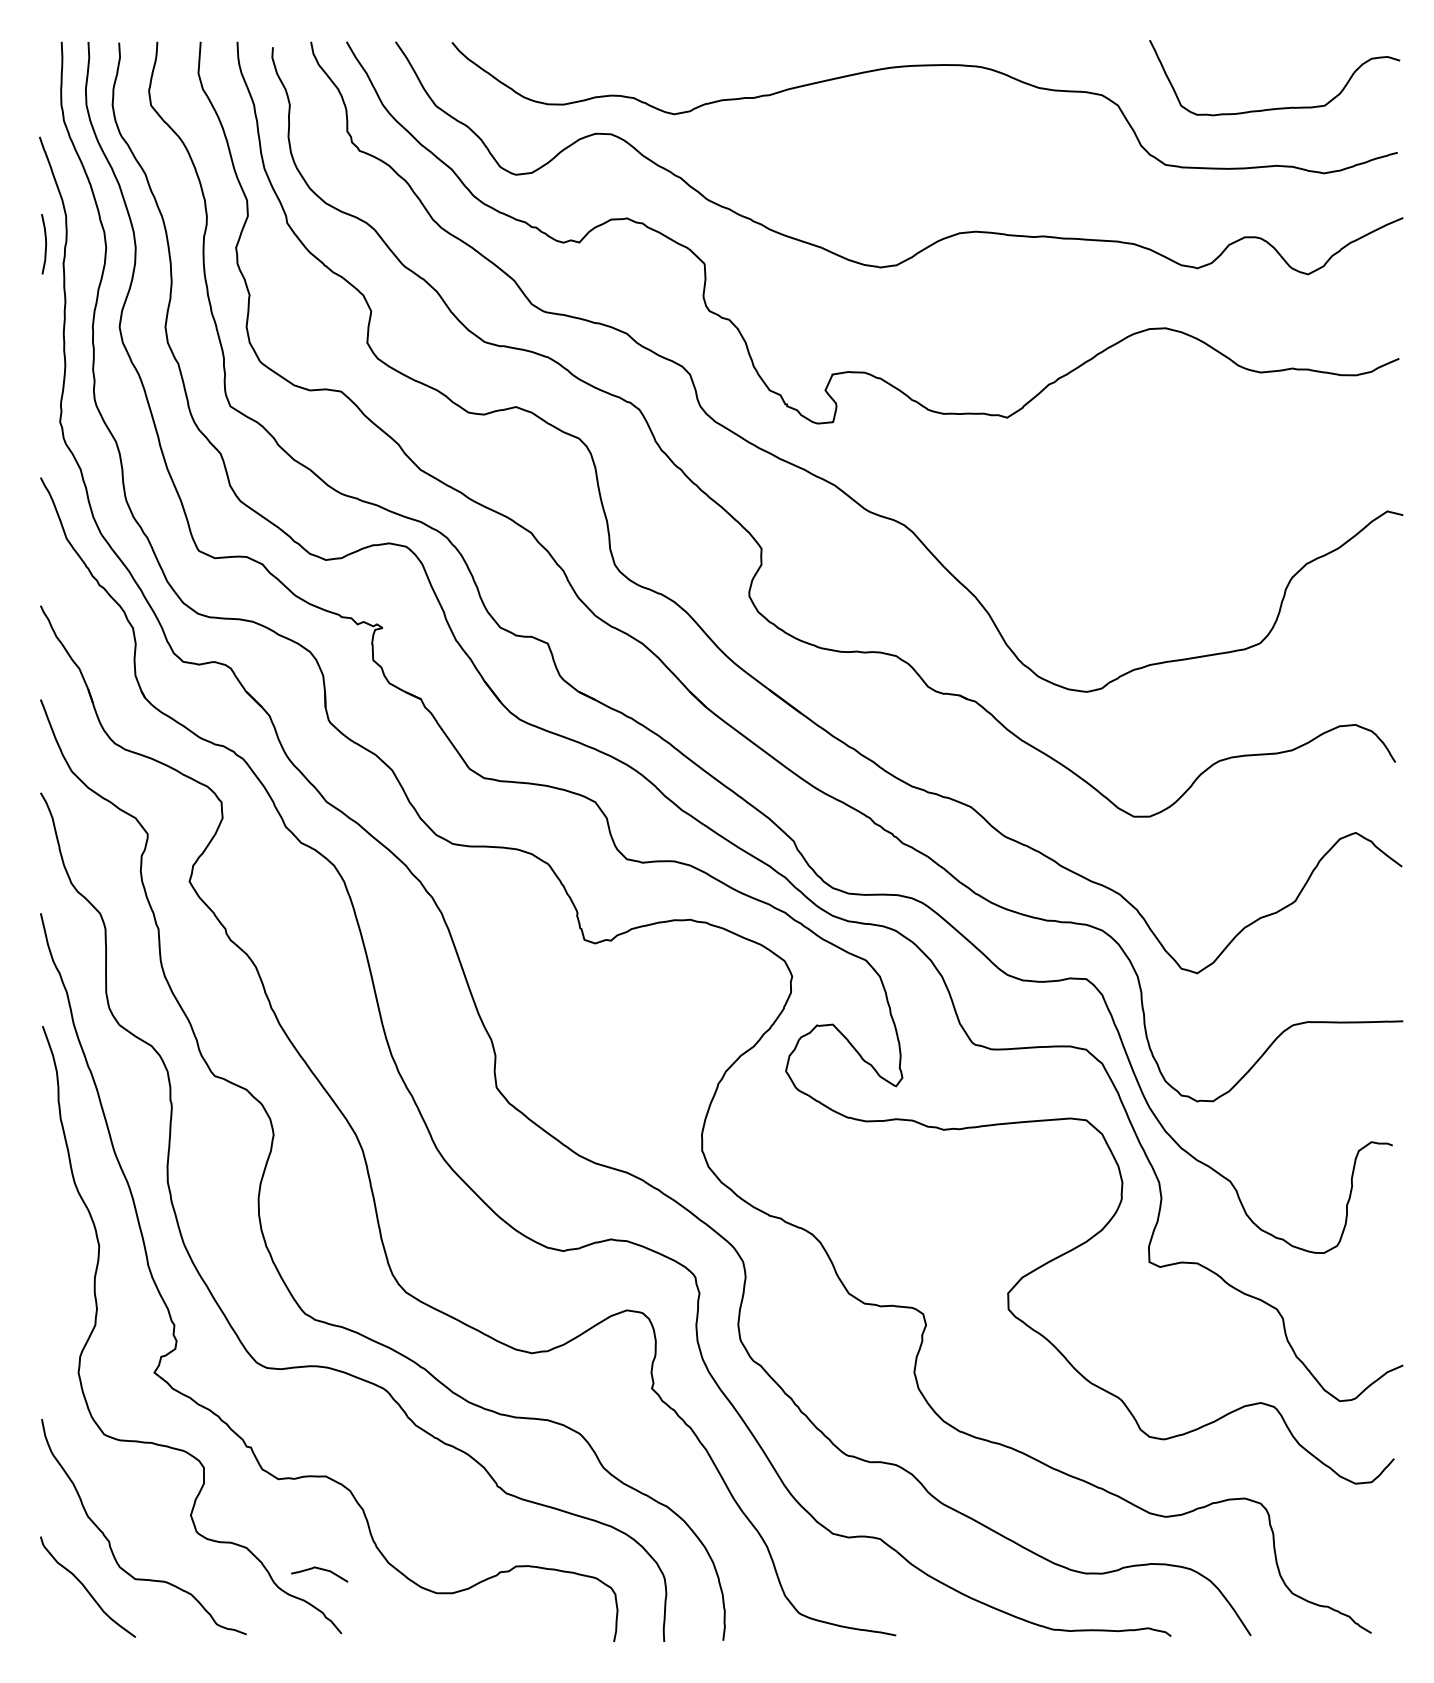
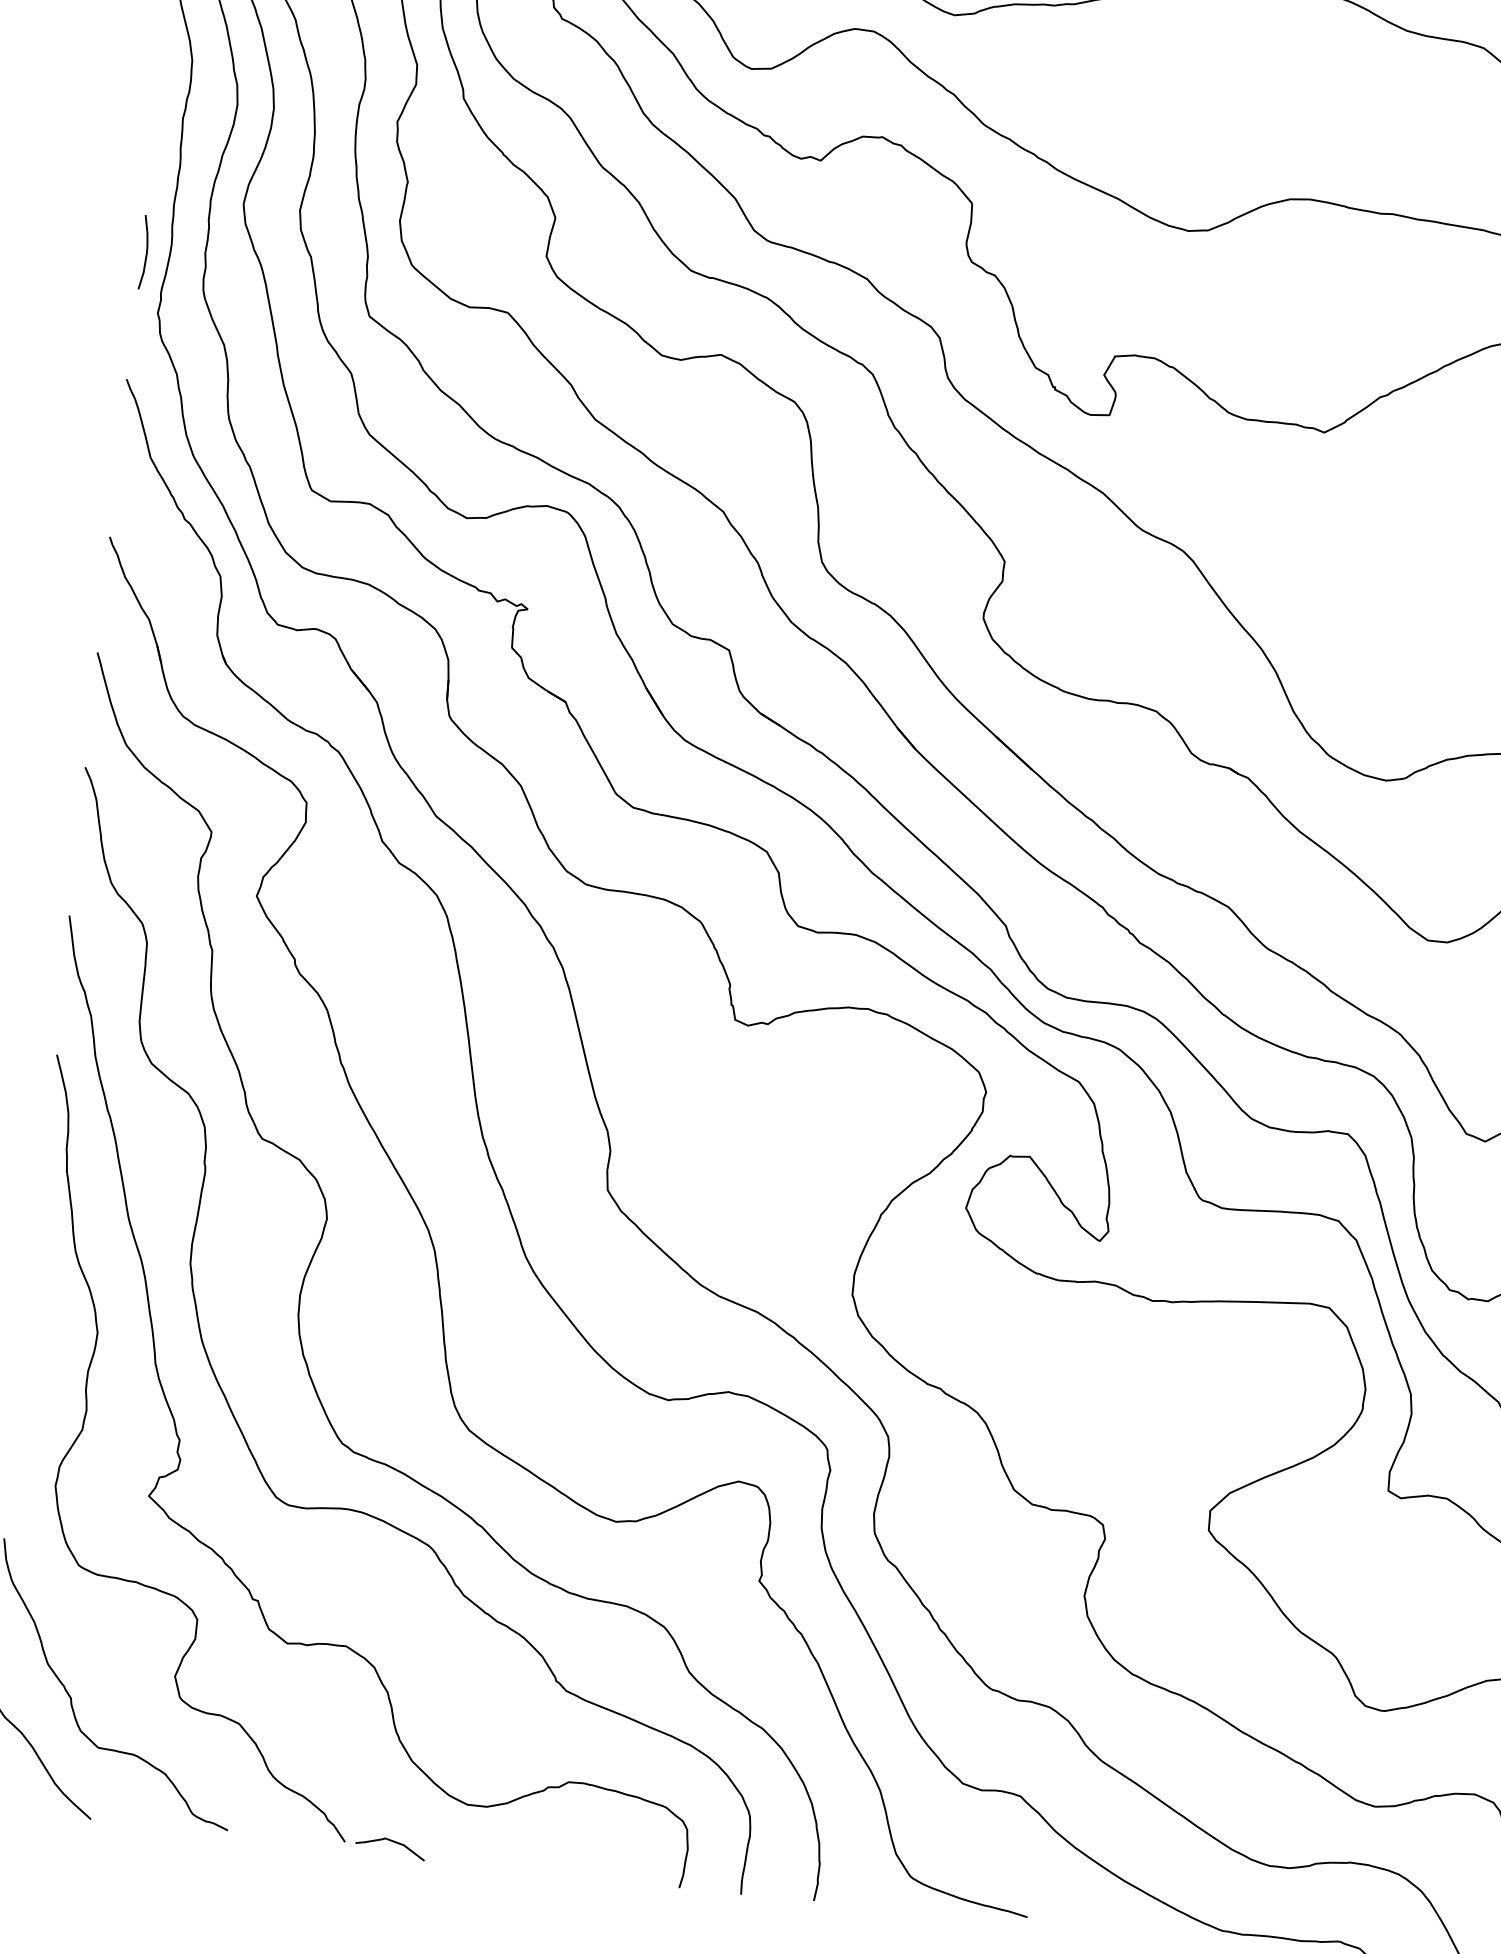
curve: (45, 244) -> (146, 252), moved
curve: (319, 1569) -> (390, 1841), moved

